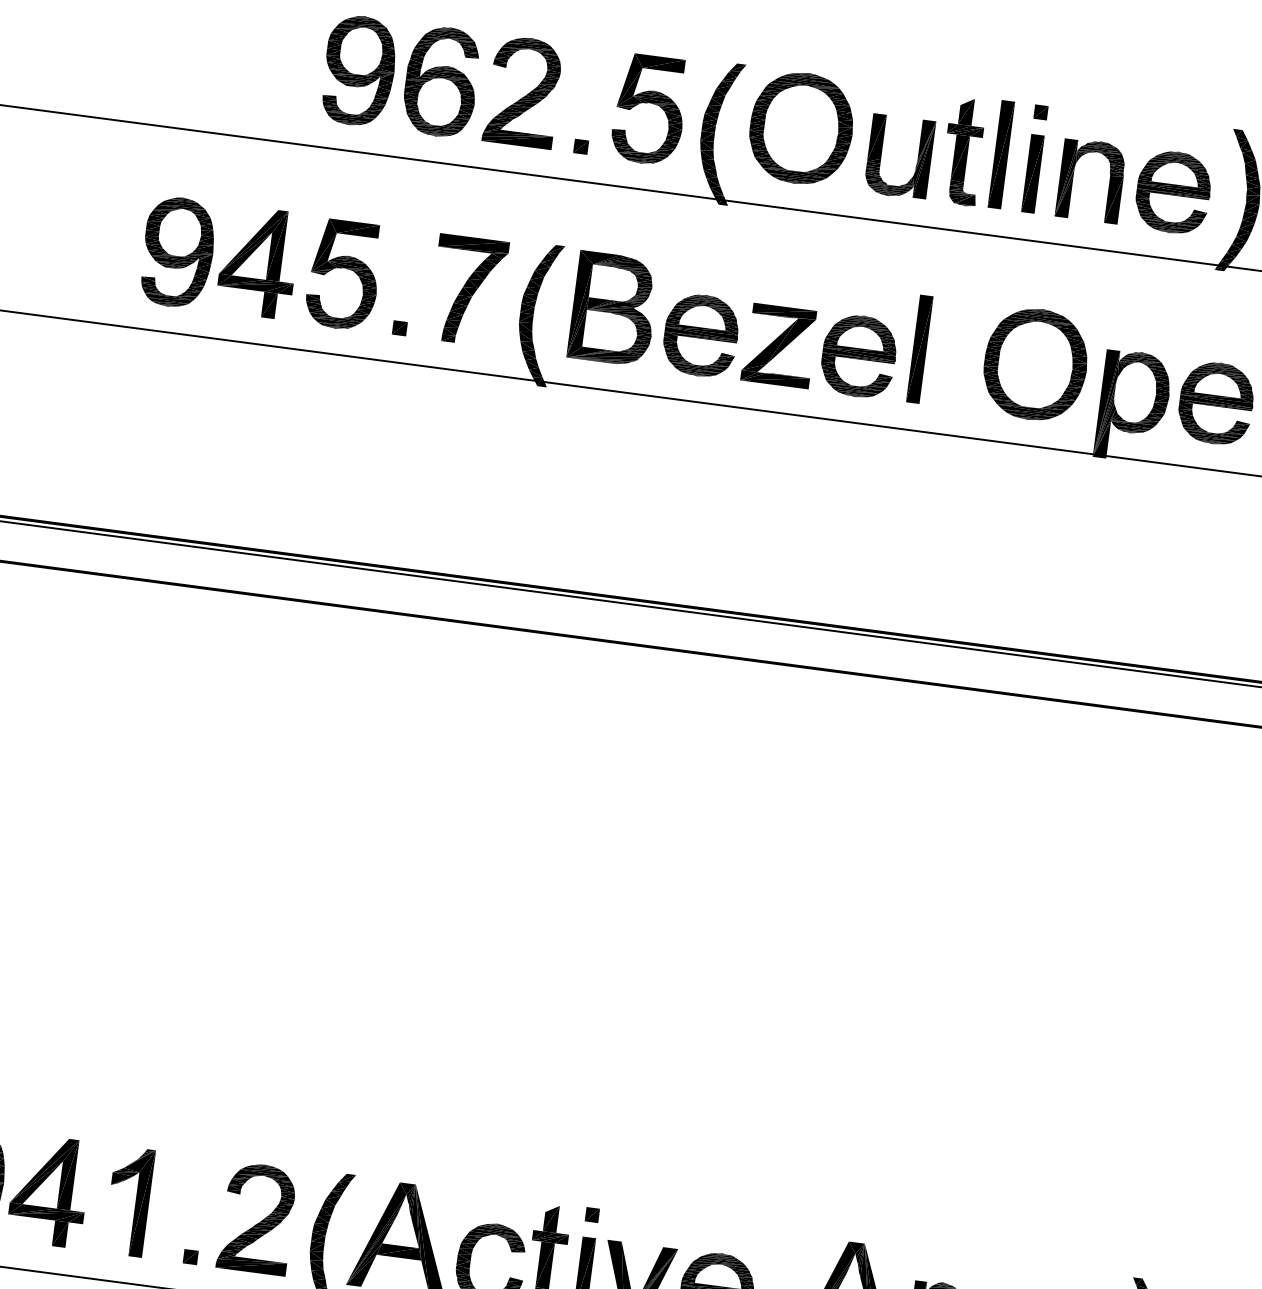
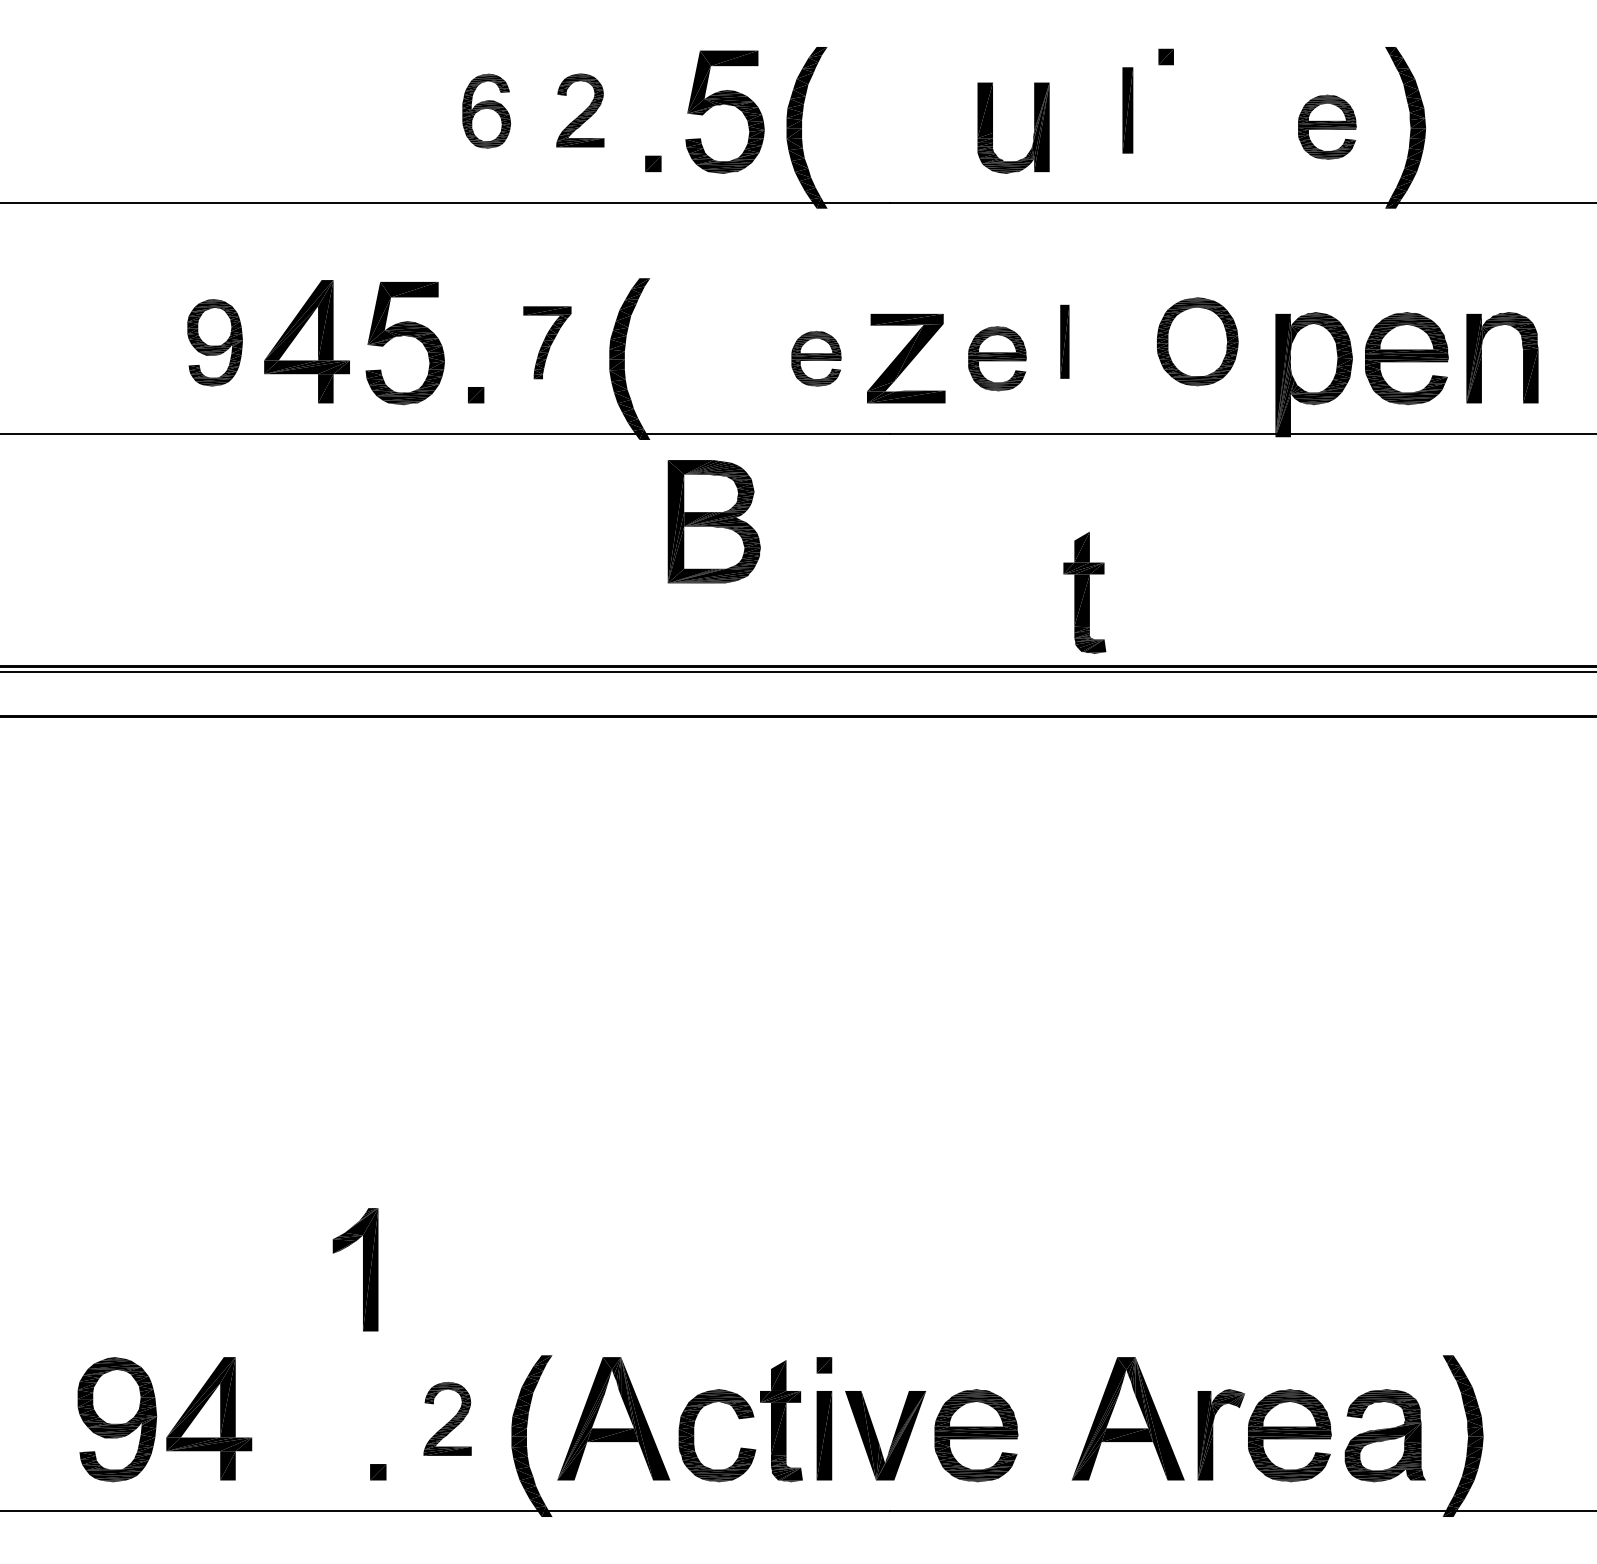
part: (359, 70) -> (392, 110), removed
part: (441, 81) -> (486, 110), size x0.6
part: (523, 91) -> (580, 110), size x0.6
part: (801, 128) -> (898, 110), removed
part: (963, 151) -> (1084, 592), moved
part: (1001, 154) -> (1127, 110), size x0.7
part: (1032, 173) -> (1165, 127), removed
part: (1073, 178) -> (1212, 126), removed
part: (1173, 191) -> (1327, 126), size x0.7
part: (177, 252) -> (214, 342), size x0.7
part: (468, 290) -> (547, 342), size x0.6
part: (613, 308) -> (713, 521), moved
part: (701, 335) -> (816, 358), size x0.6
part: (919, 349) -> (1064, 341), size x0.6
part: (859, 356) -> (997, 358), size x0.7
part: (1035, 364) -> (1197, 341), size x0.7
part: (135, 1202) -> (363, 1269), moved
part: (257, 1218) -> (447, 1418), size x0.6

